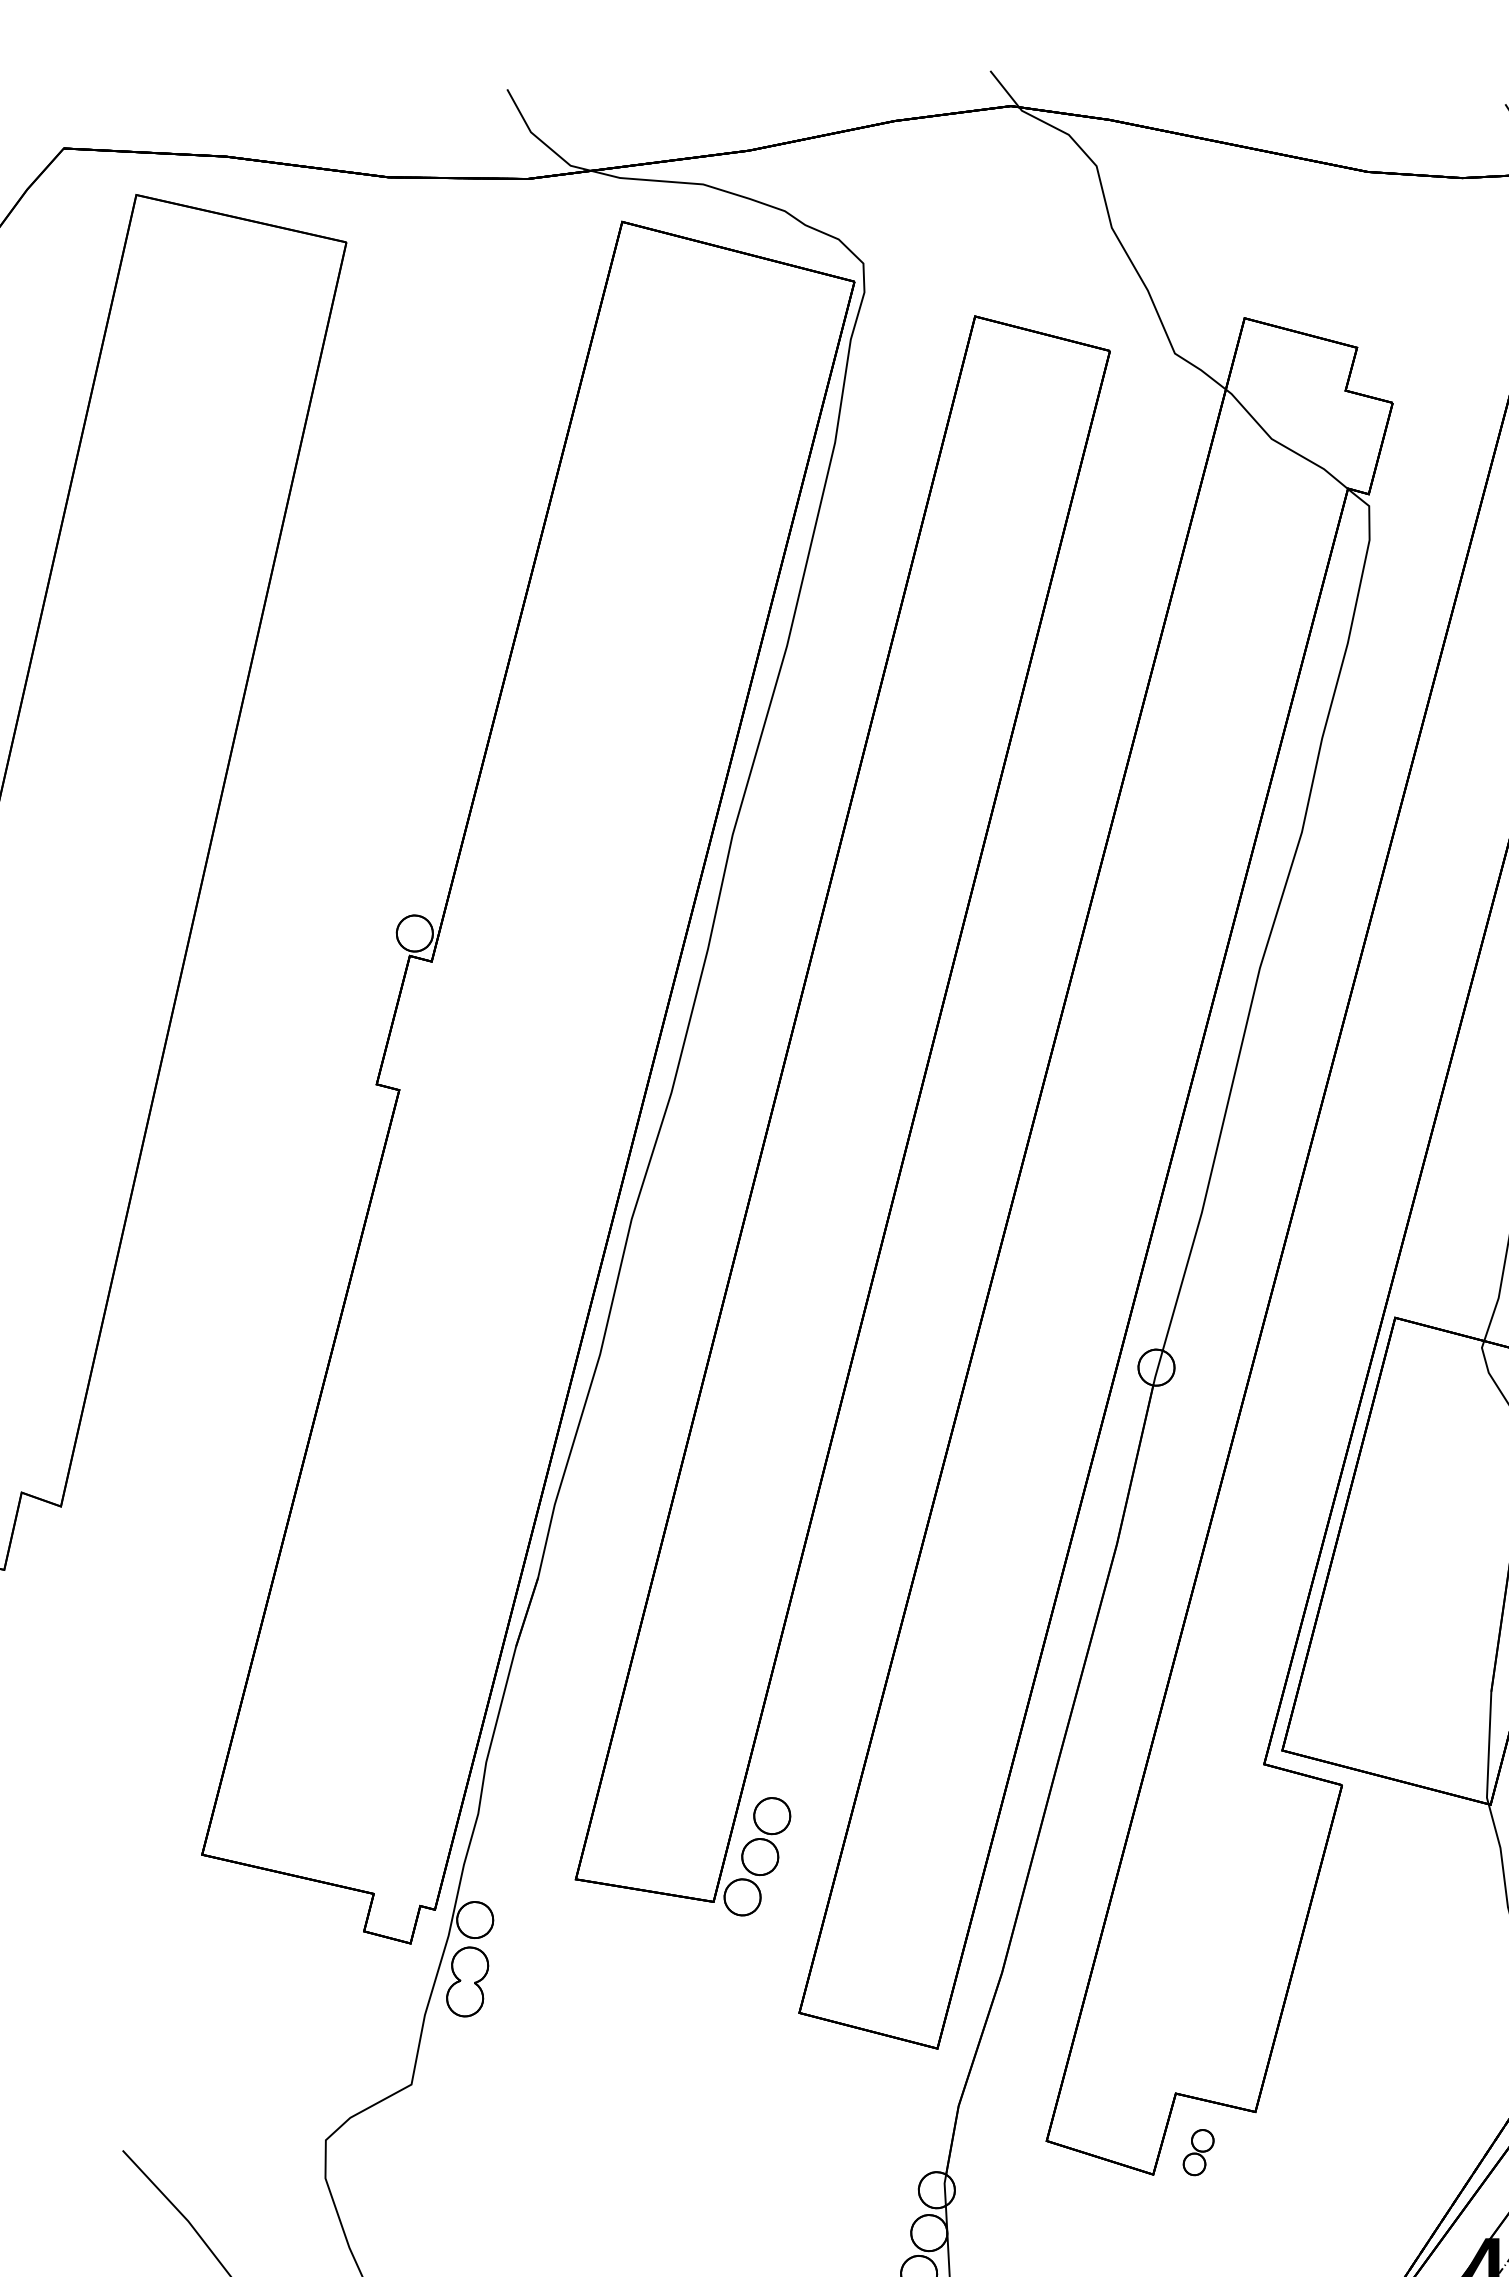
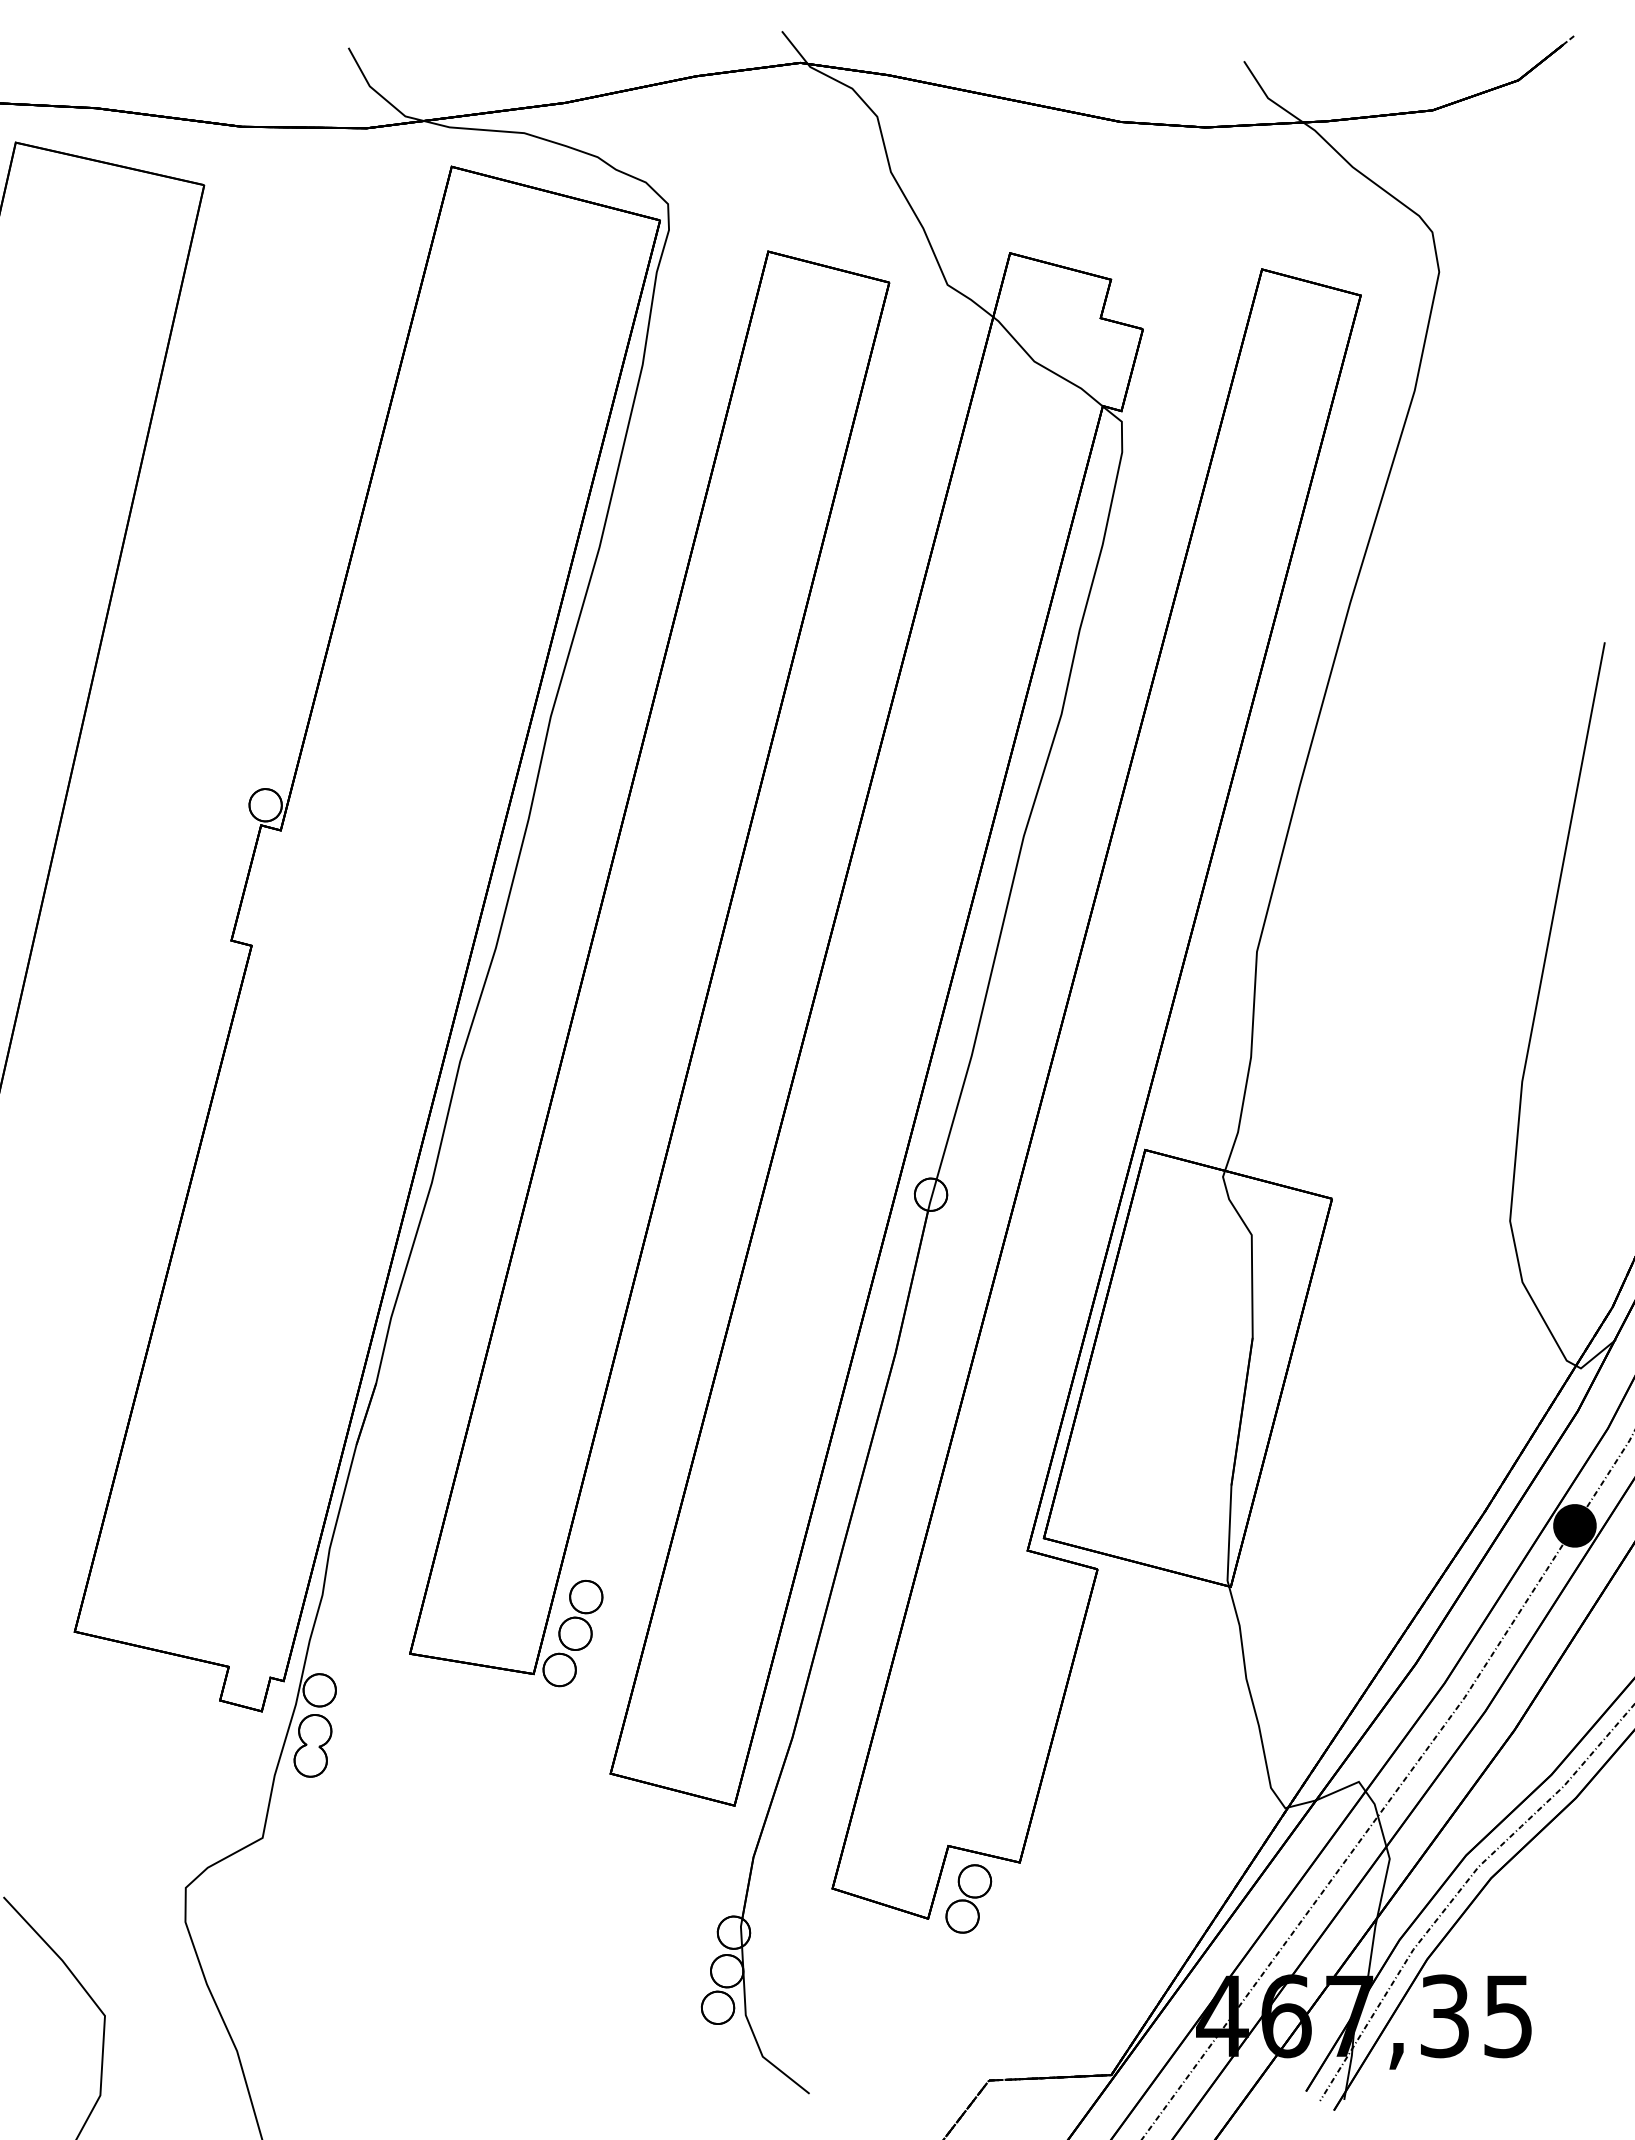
part: (1198, 2152) -> (968, 1898), size x1.67

